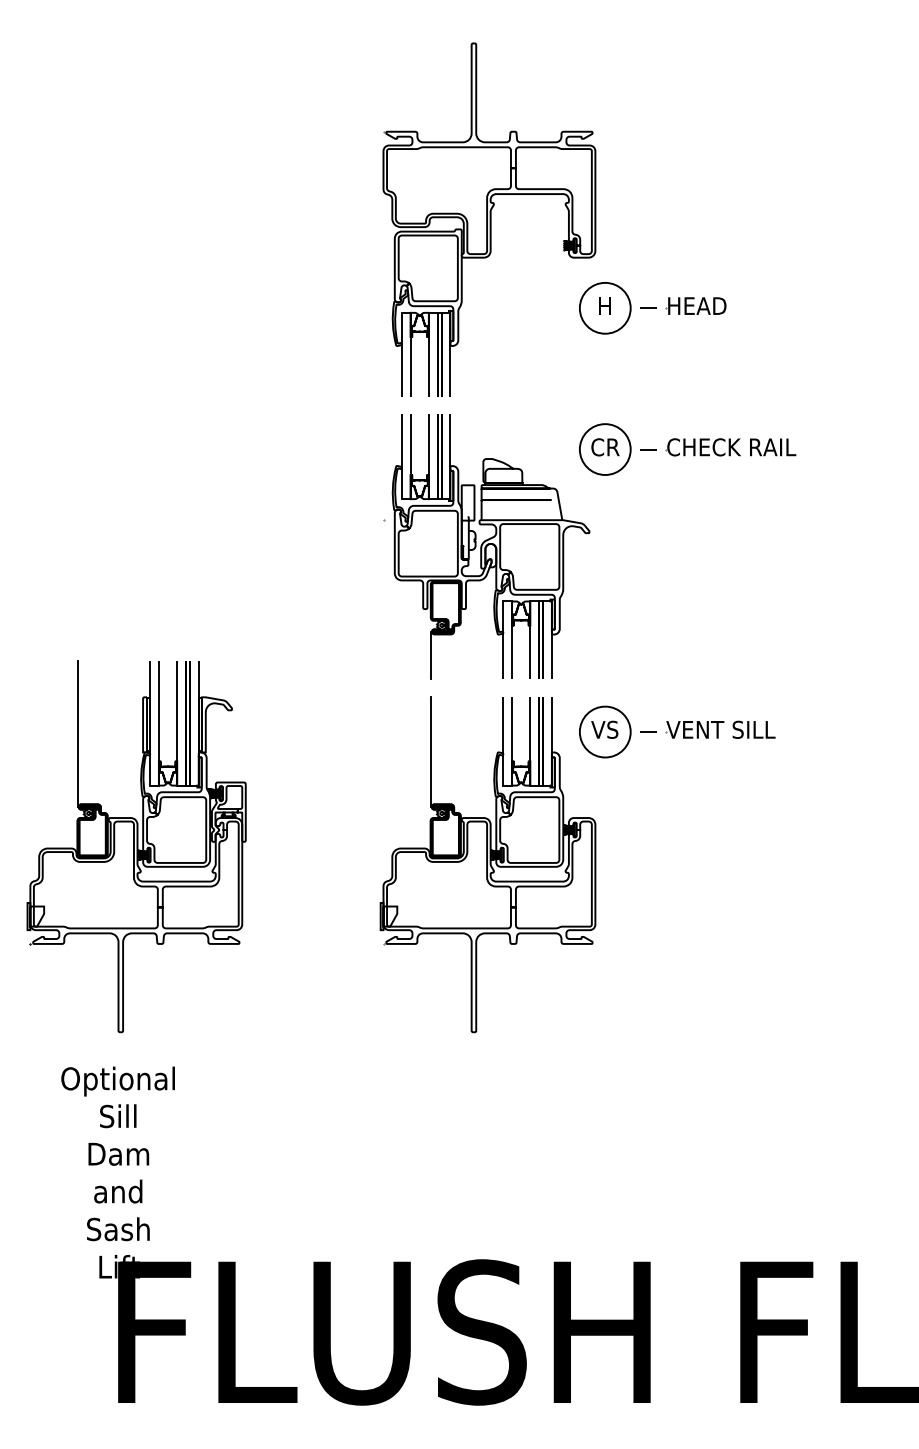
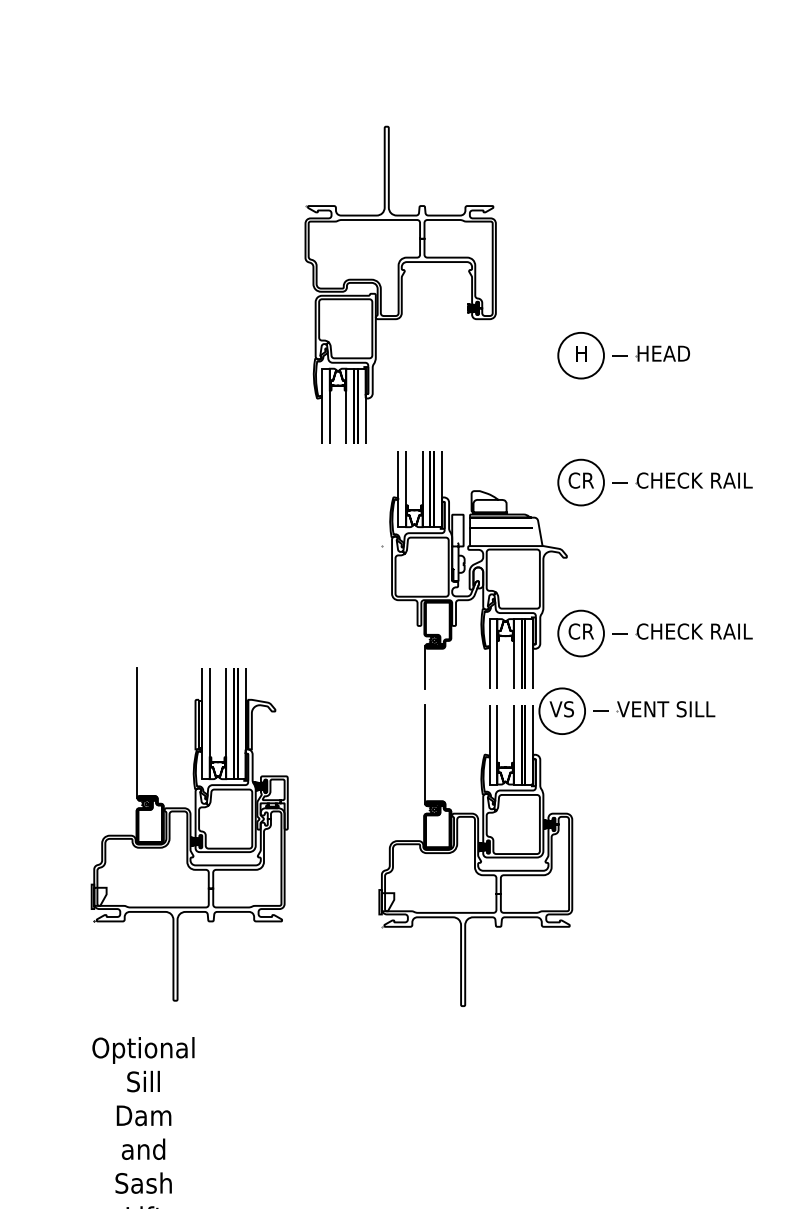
part: (489, 219) -> (400, 284), moved
part: (687, 617) -> (655, 633), added
part: (677, 731) -> (627, 710), moved
part: (136, 846) -> (189, 833), moved

